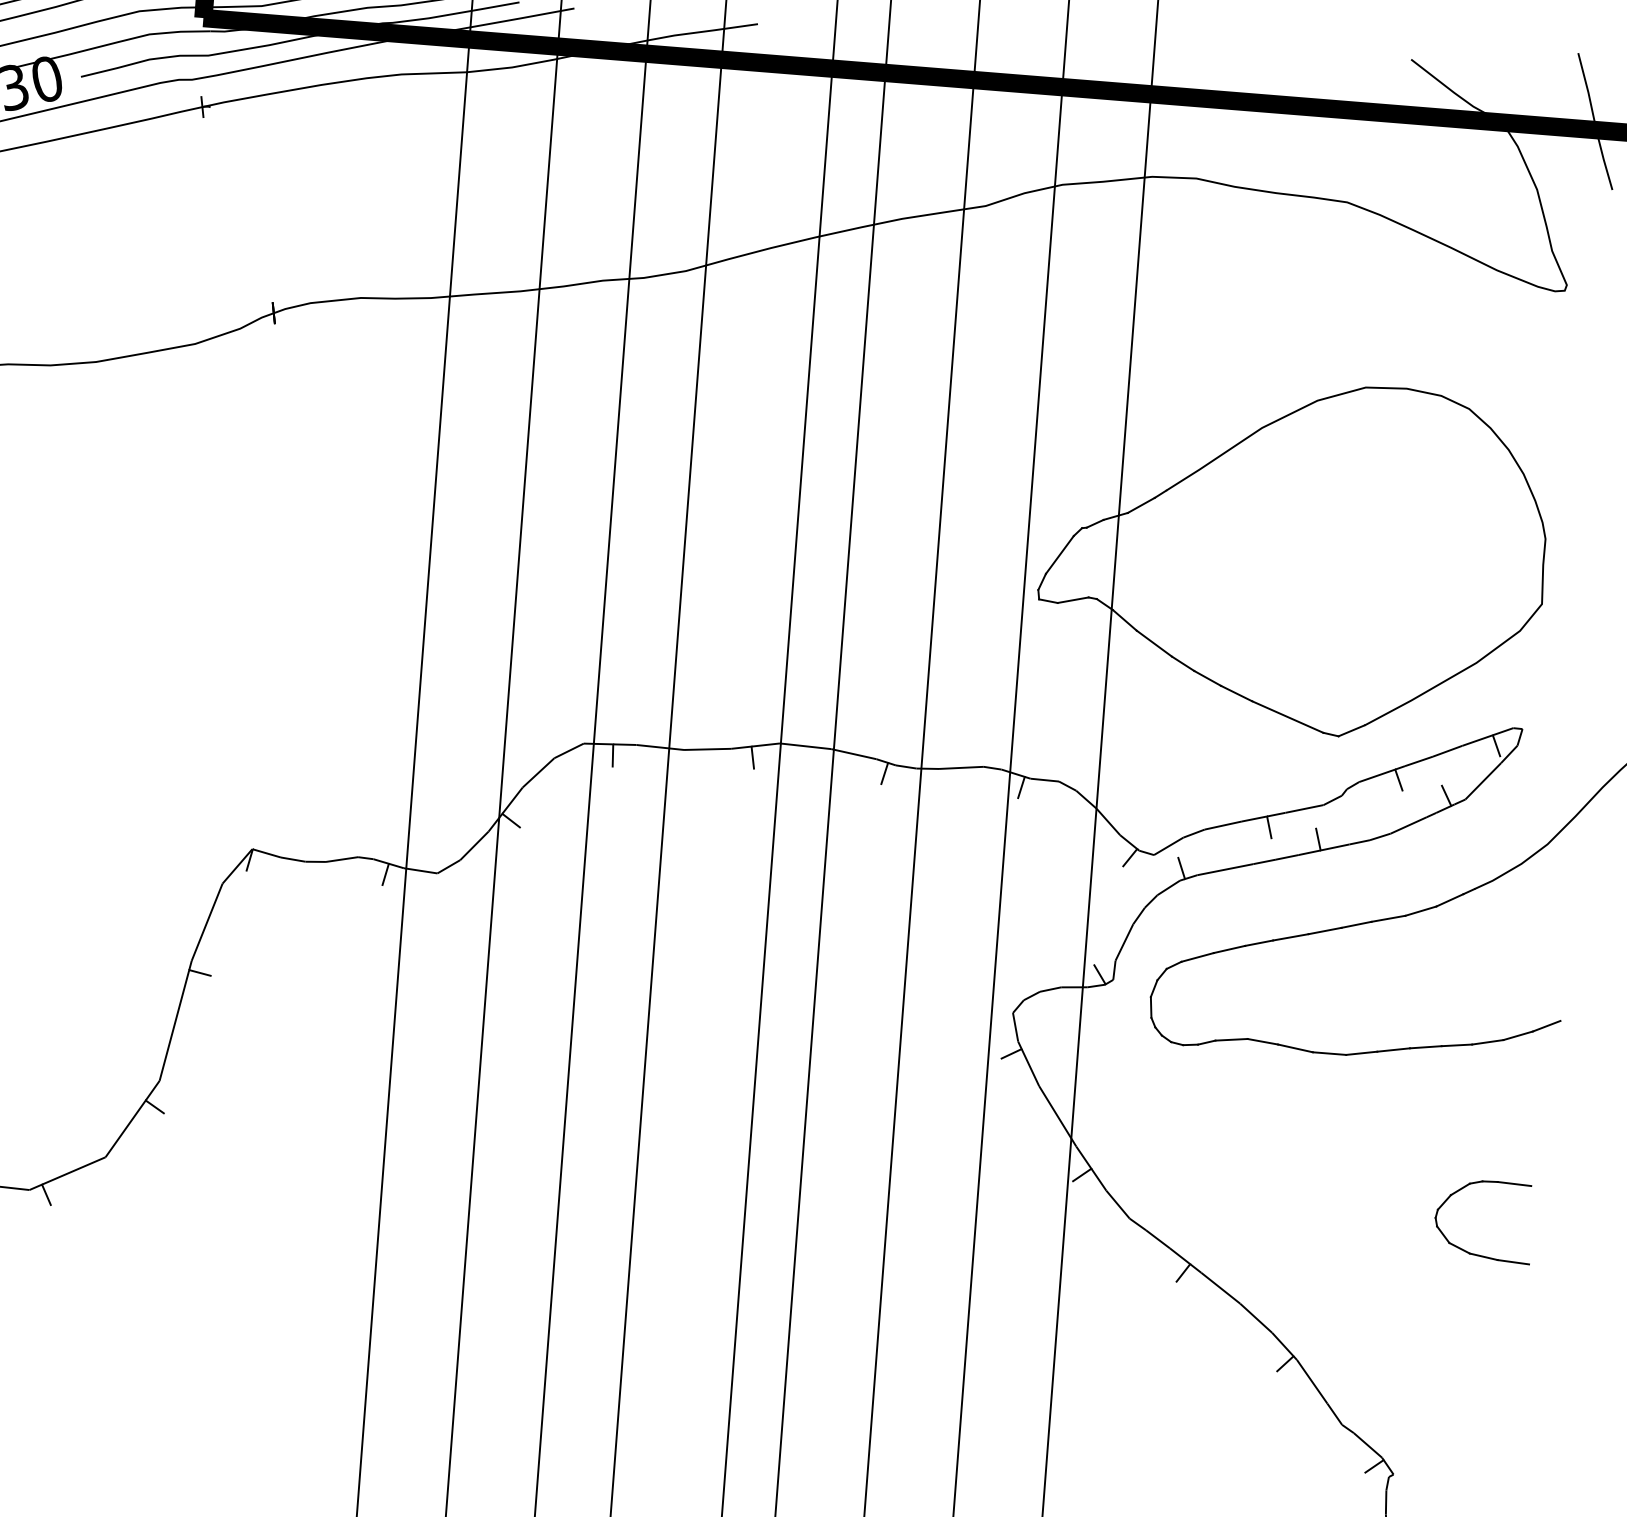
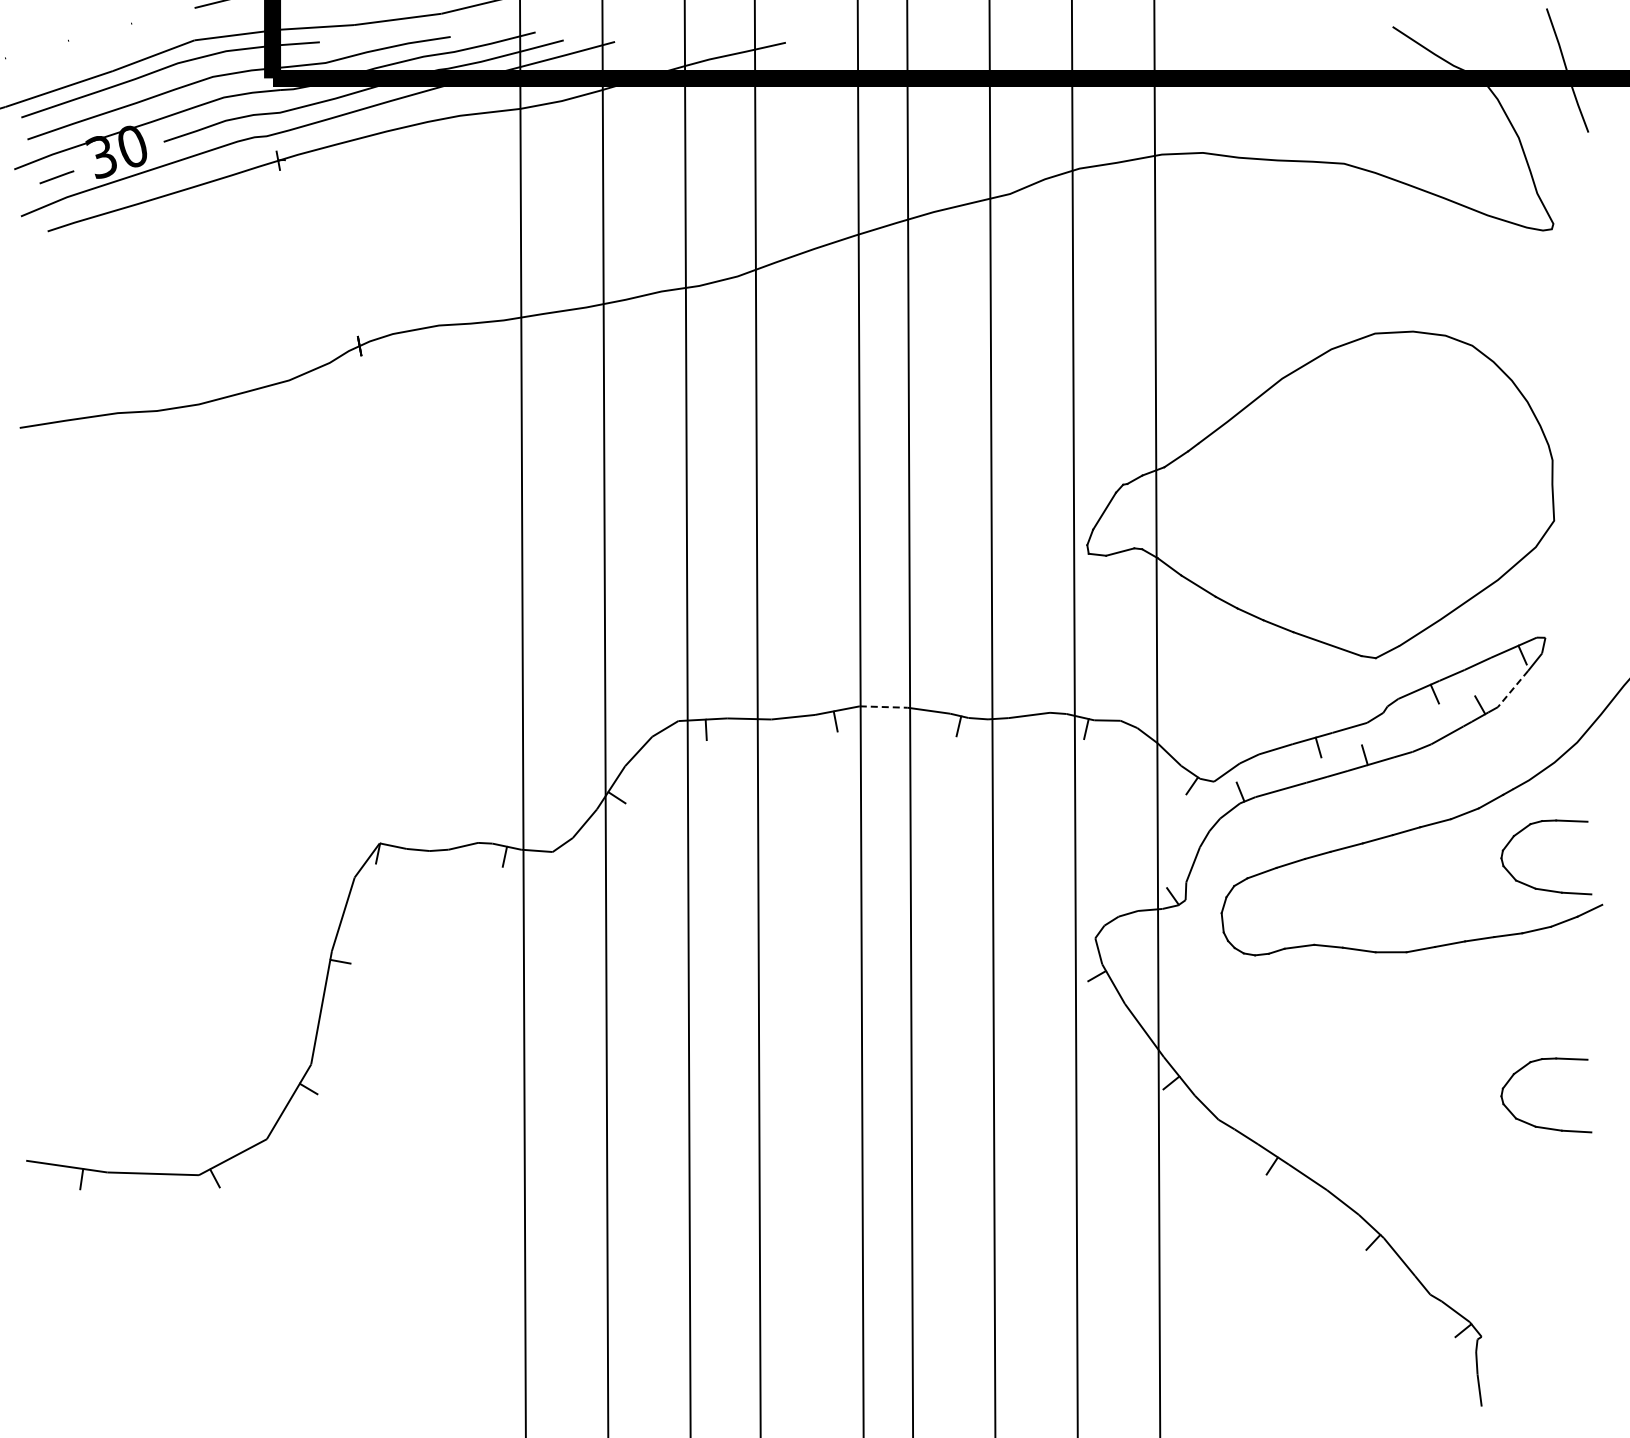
line: (805, 746) -> (883, 707), solid -> dashed
line: (1483, 781) -> (1513, 689), solid -> dashed
part: (1497, 998) -> (1542, 888), added

